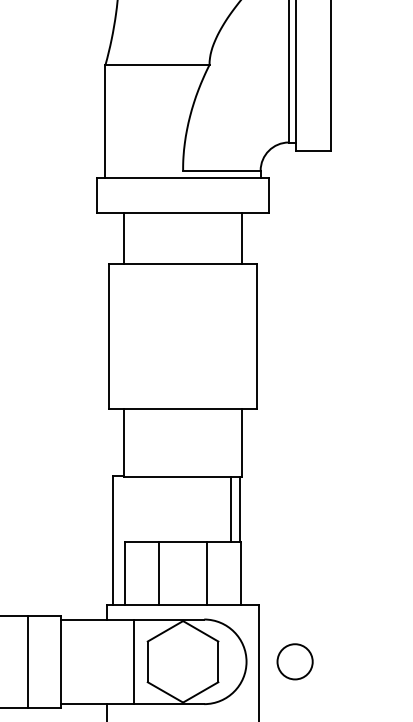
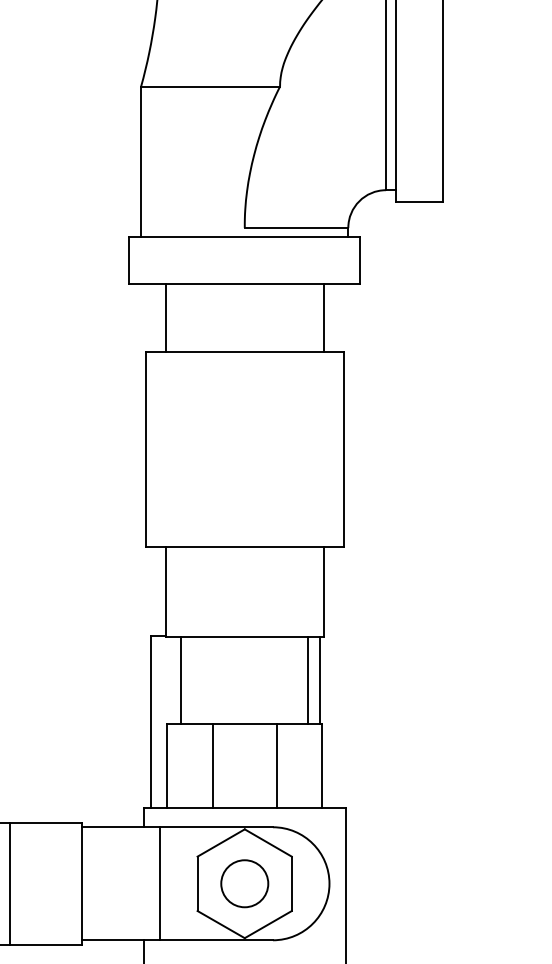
line: (135, 509) -> (181, 680), added
line: (27, 661) -> (10, 883), moved
line: (133, 661) -> (159, 883), moved
circle: (294, 661) -> (243, 883), moved

